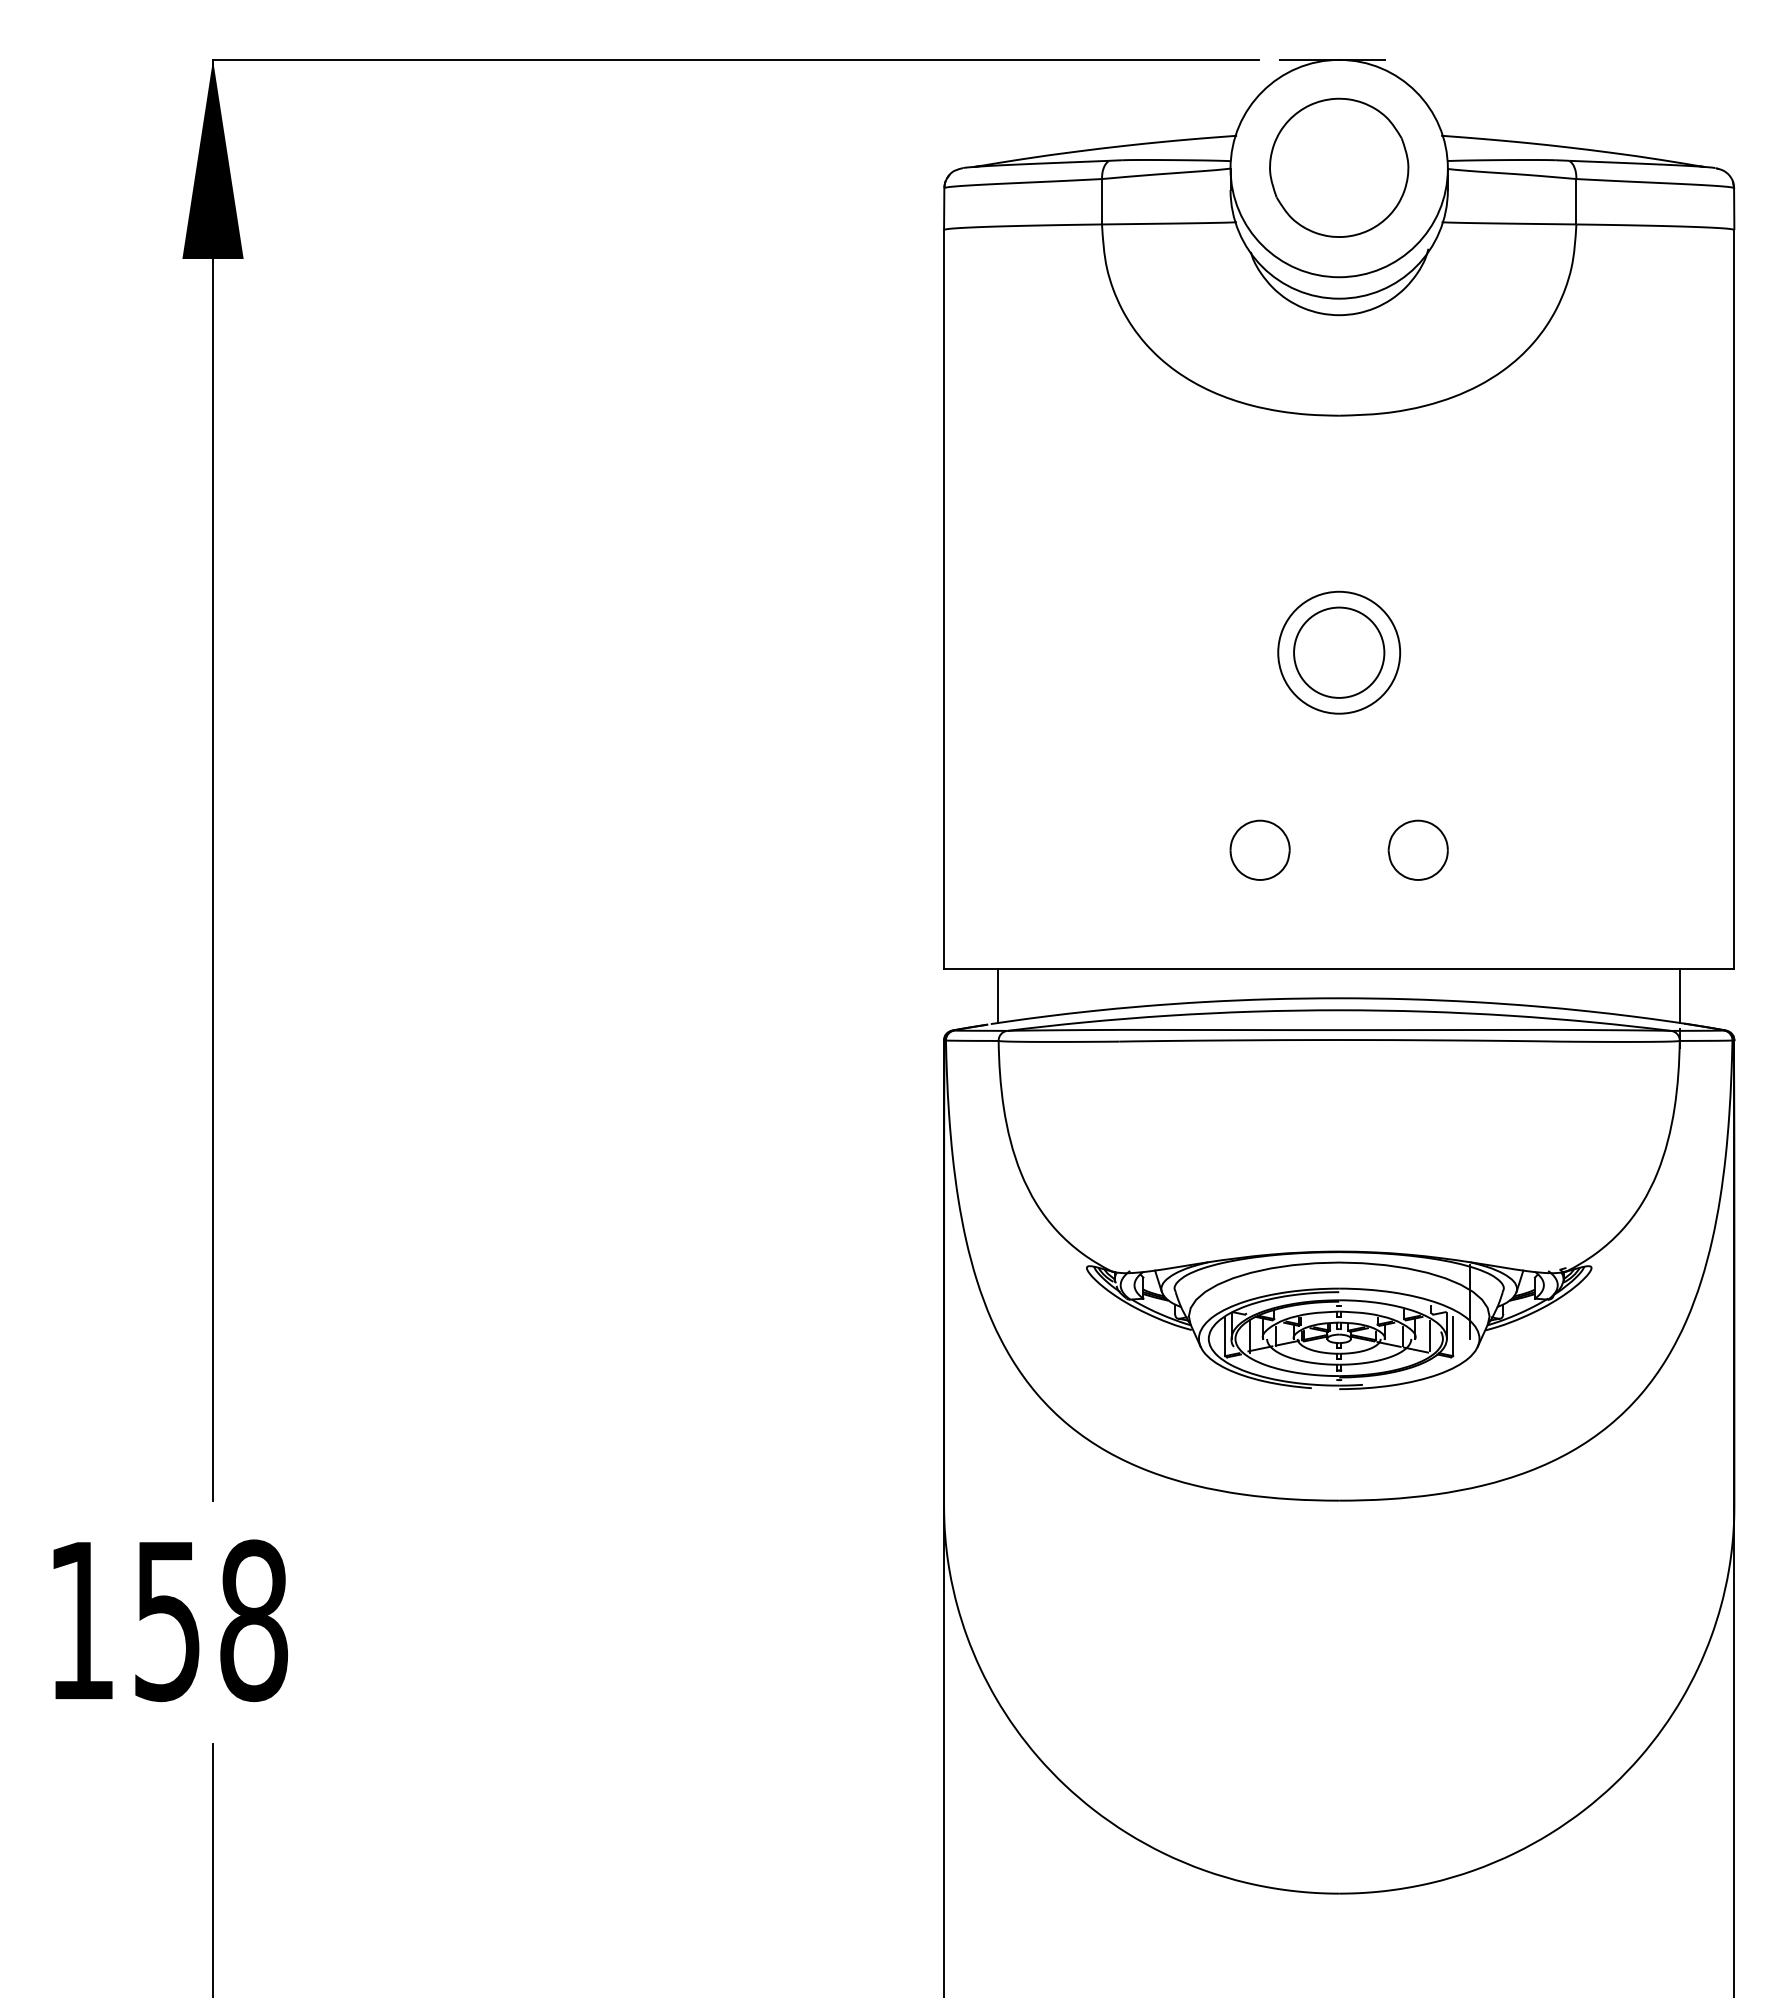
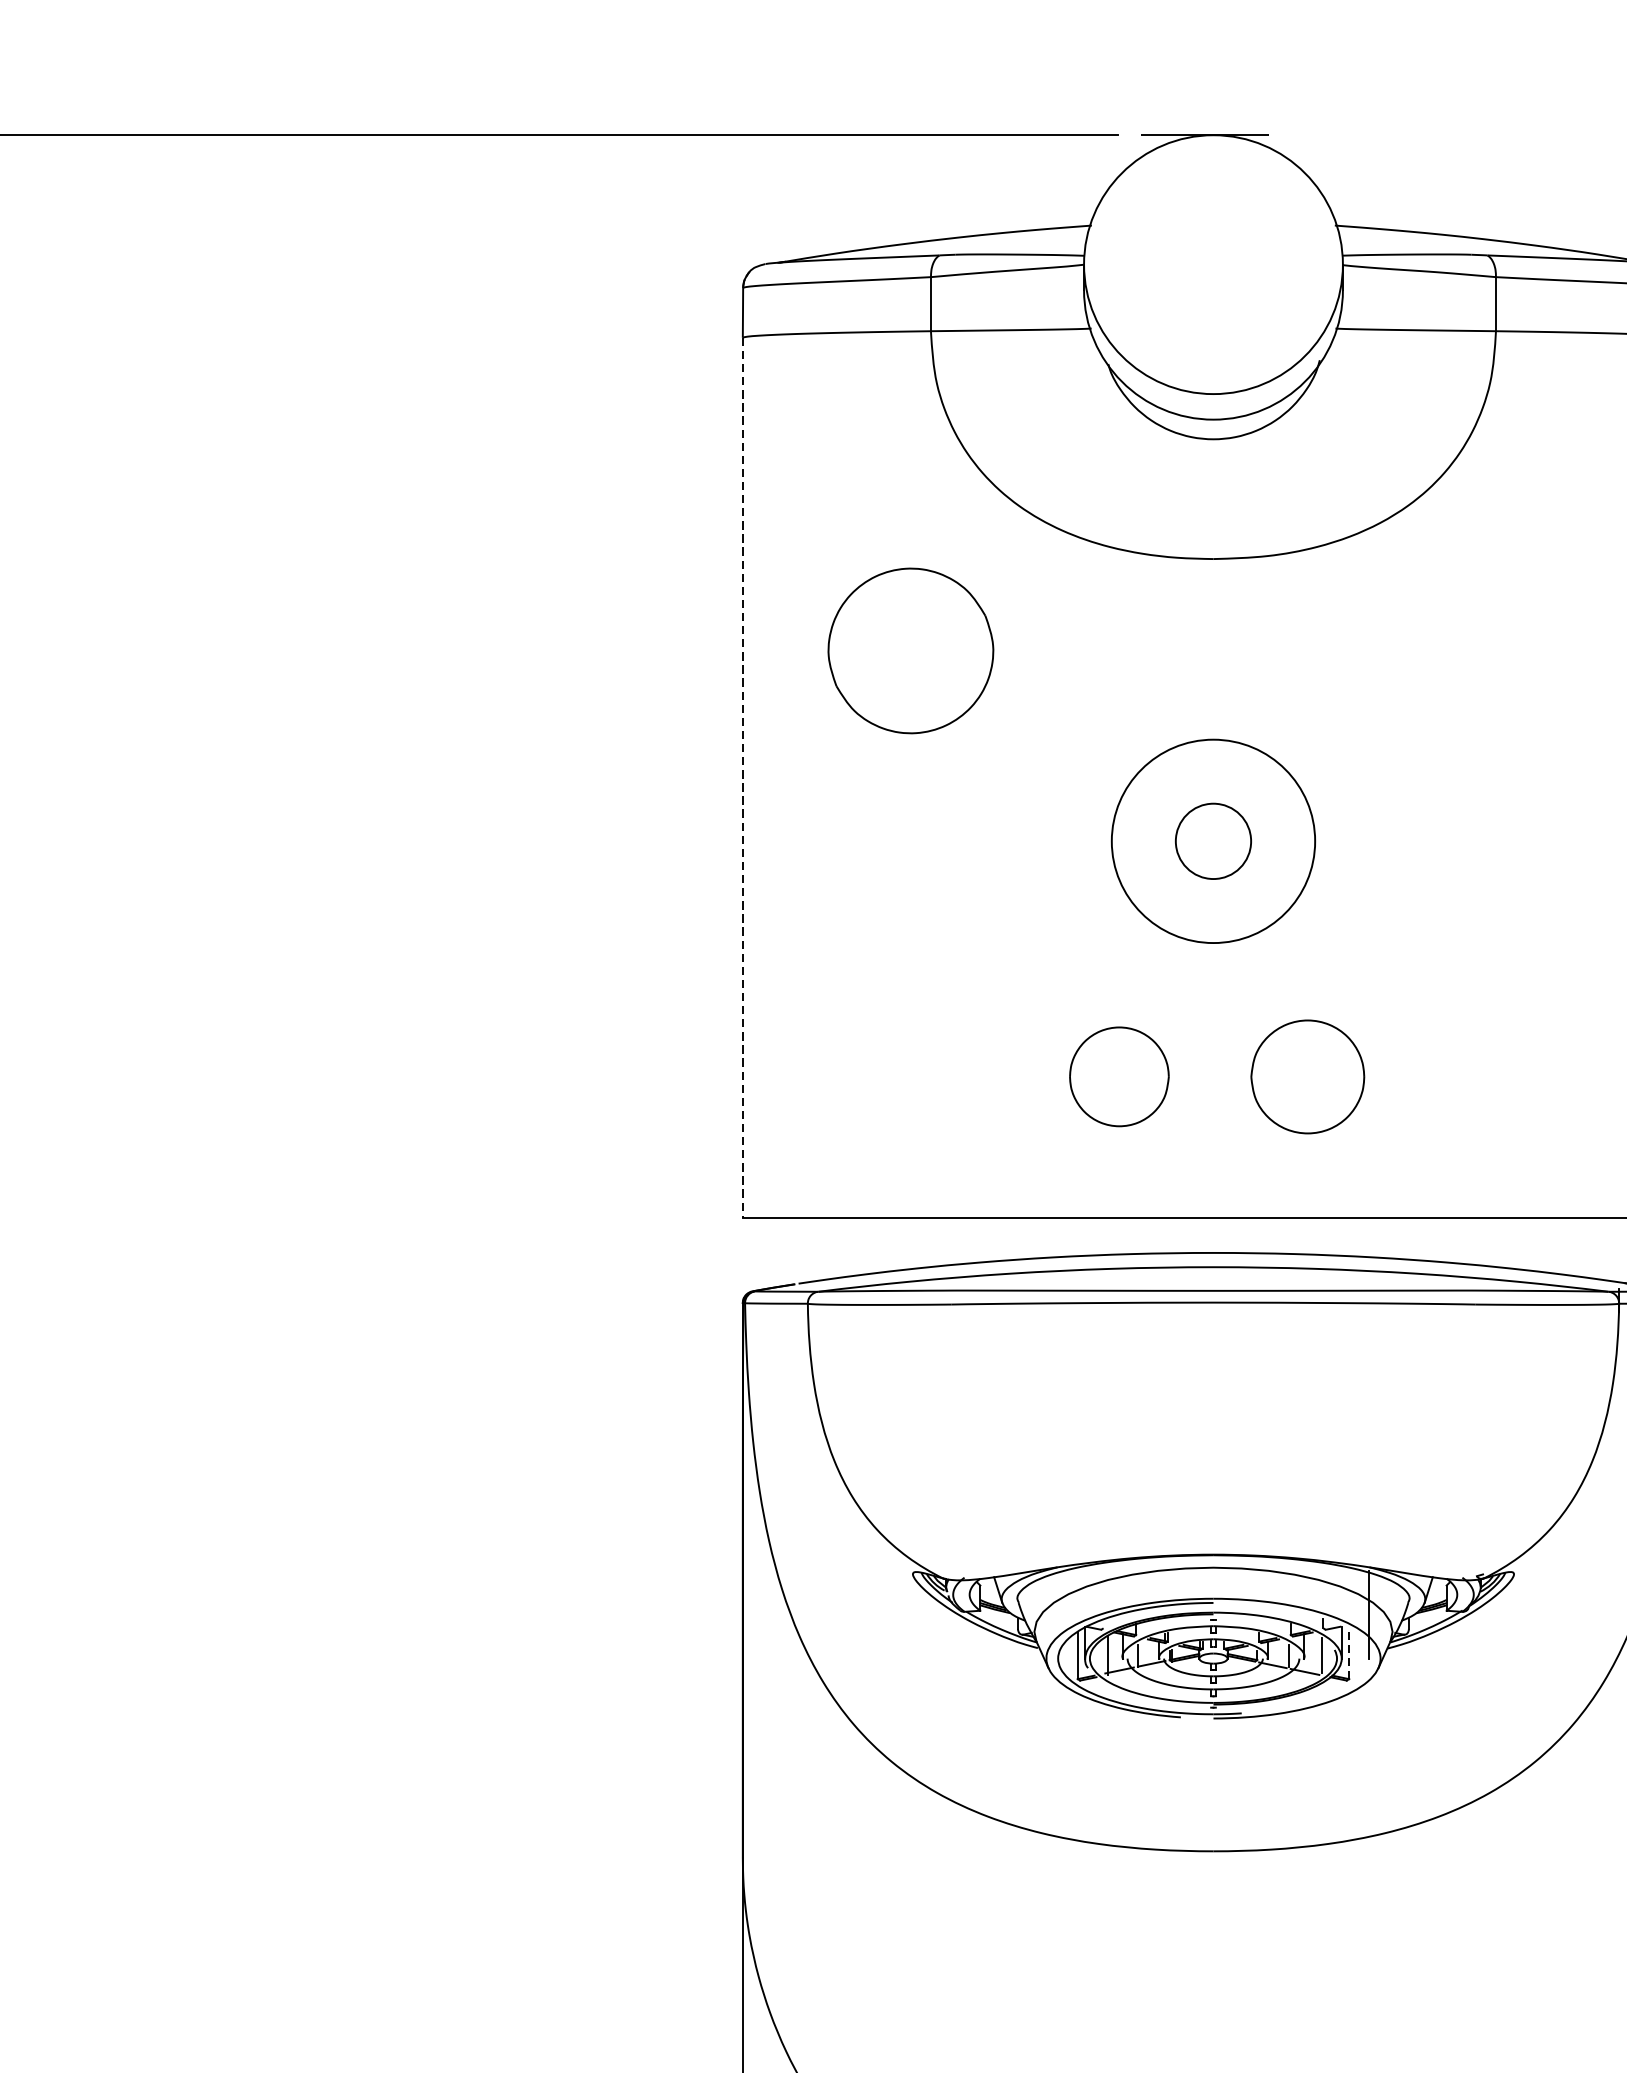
part: (1339, 167) -> (911, 650), moved
line: (944, 599) -> (743, 777), solid -> dashed
circle: (1339, 652) -> (1213, 841), size x0.7
circle: (1339, 652) -> (1213, 841), size x1.4
part: (1259, 849) -> (1118, 1075), size x1.4
part: (1417, 849) -> (1306, 1075), size x1.6
line: (998, 995) -> (807, 1249), removed
line: (1680, 995) -> (1619, 1249), removed
line: (1453, 1336) -> (1349, 1655), solid -> dashed

